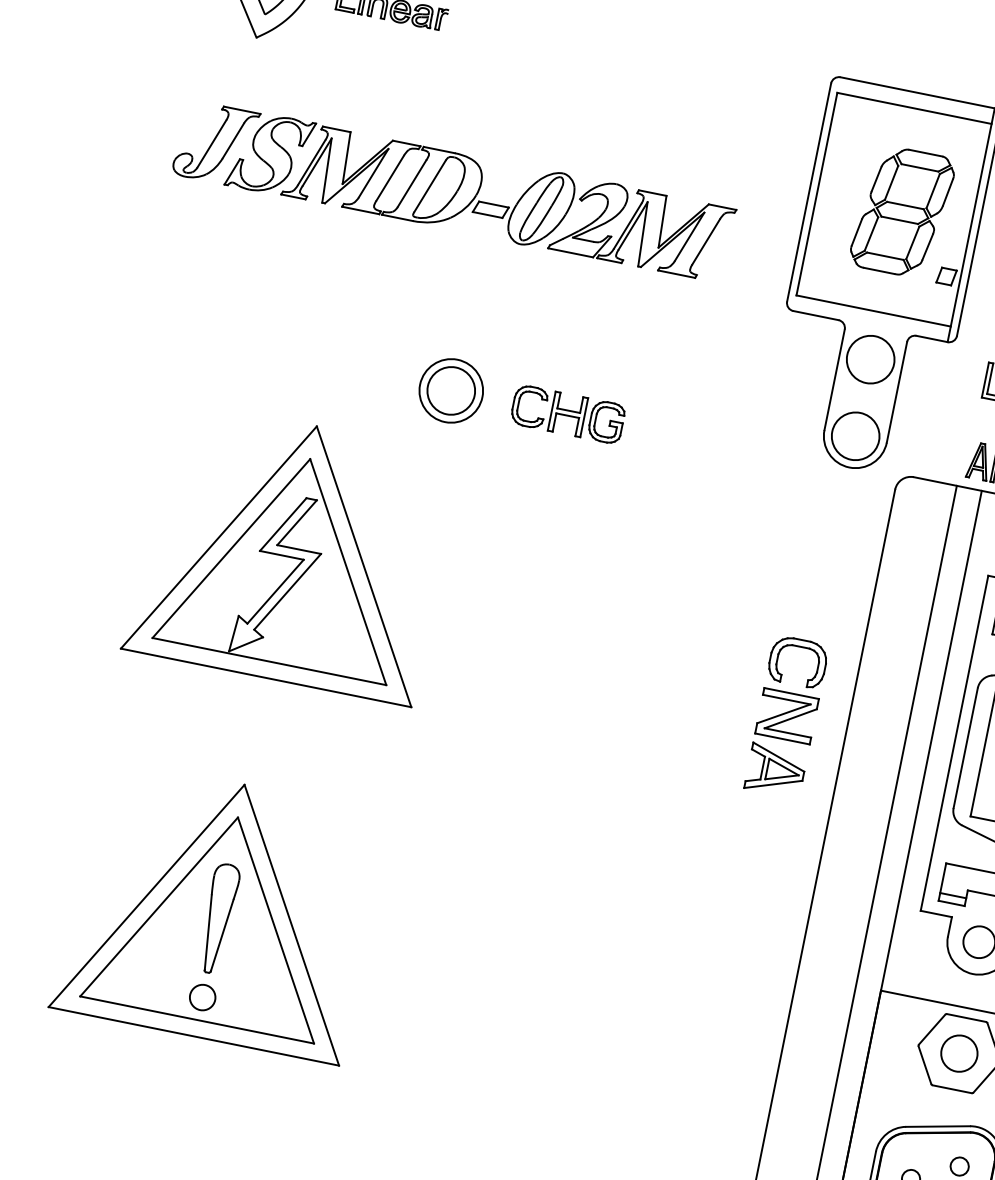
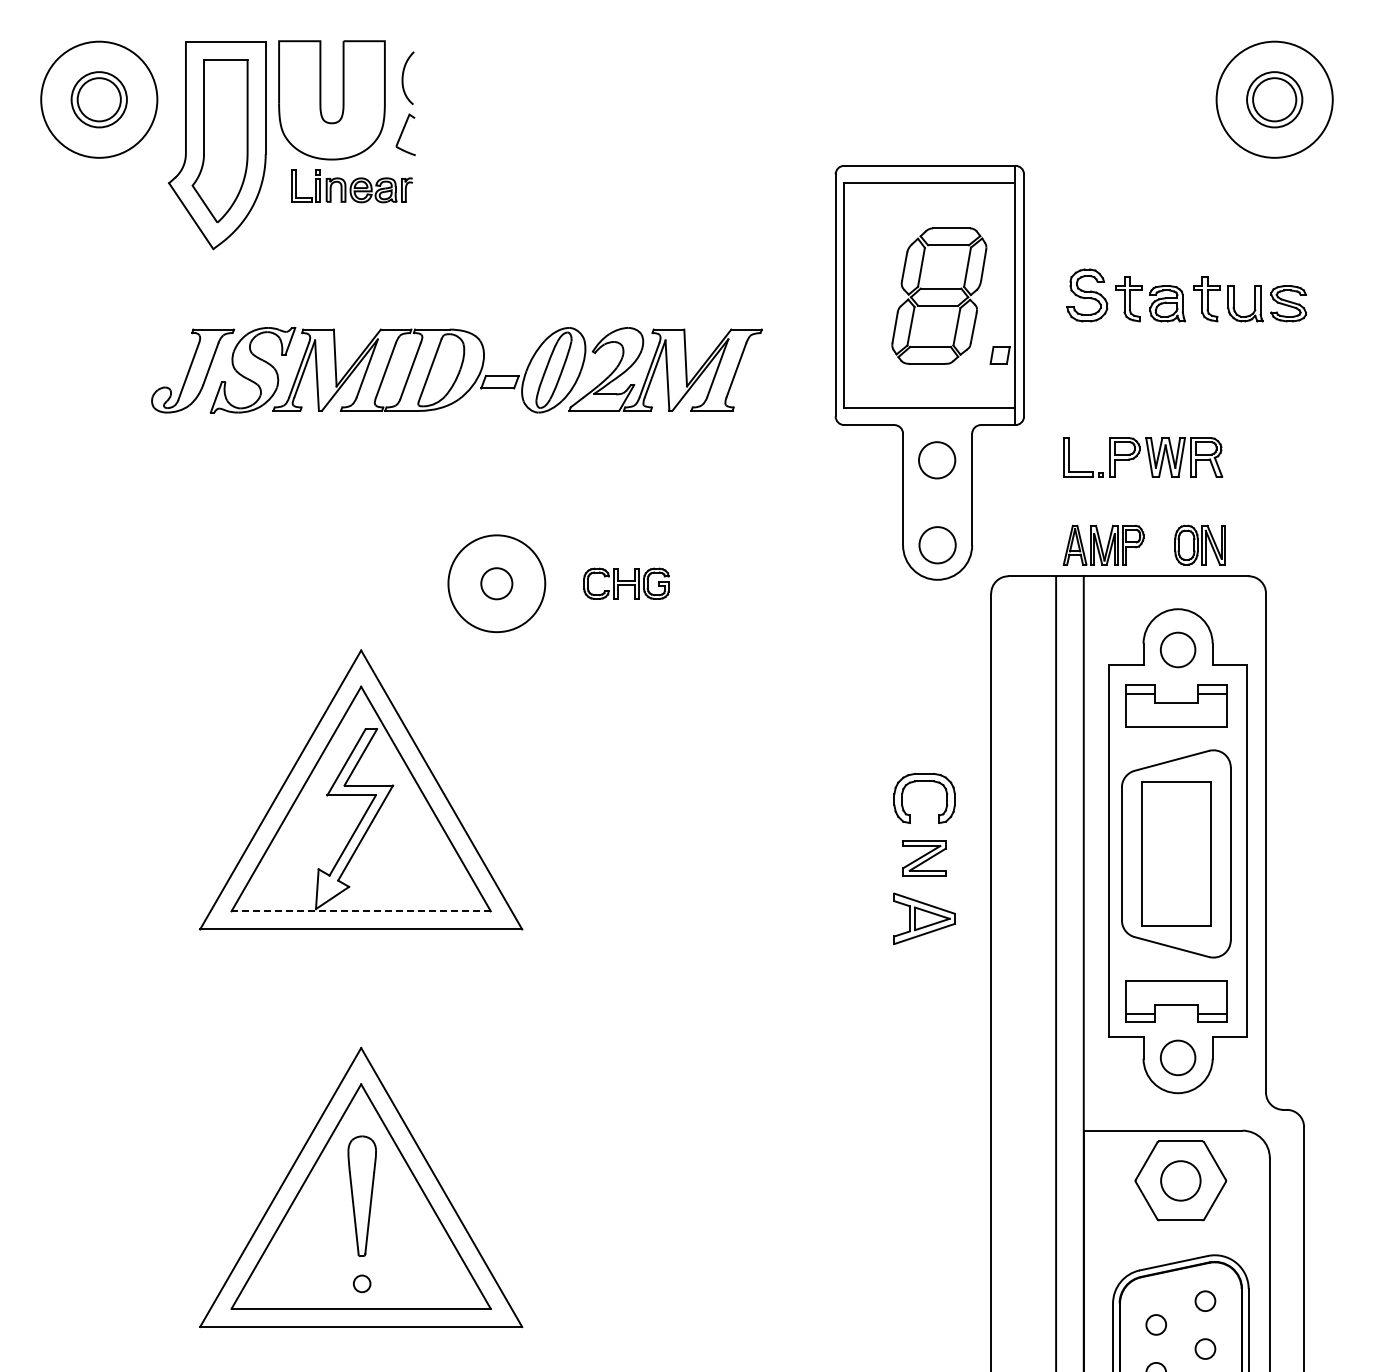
circle: (870, 359) -> (937, 460), size x0.7
circle: (451, 390) -> (496, 583), size x0.6
circle: (451, 390) -> (496, 583), size x1.4
part: (568, 414) -> (626, 583), size x0.7
circle: (855, 436) -> (937, 545), size x0.7
line: (269, 661) -> (361, 911), solid -> dashed
part: (786, 716) -> (924, 858), size x0.7
circle: (202, 997) -> (361, 1283), size x0.6

